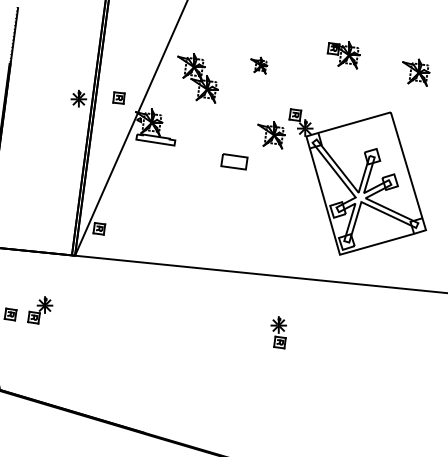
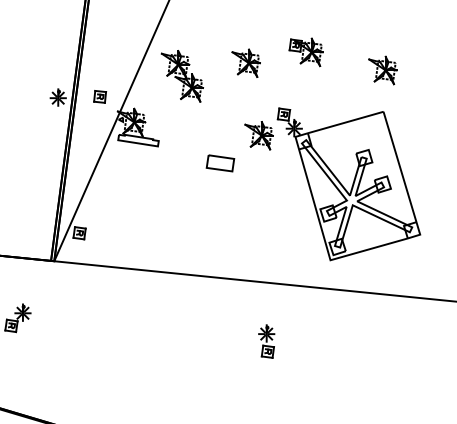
part: (343, 55) -> (306, 52), moved
part: (259, 65) -> (246, 62), size x1.67
part: (416, 72) -> (383, 70), moved

